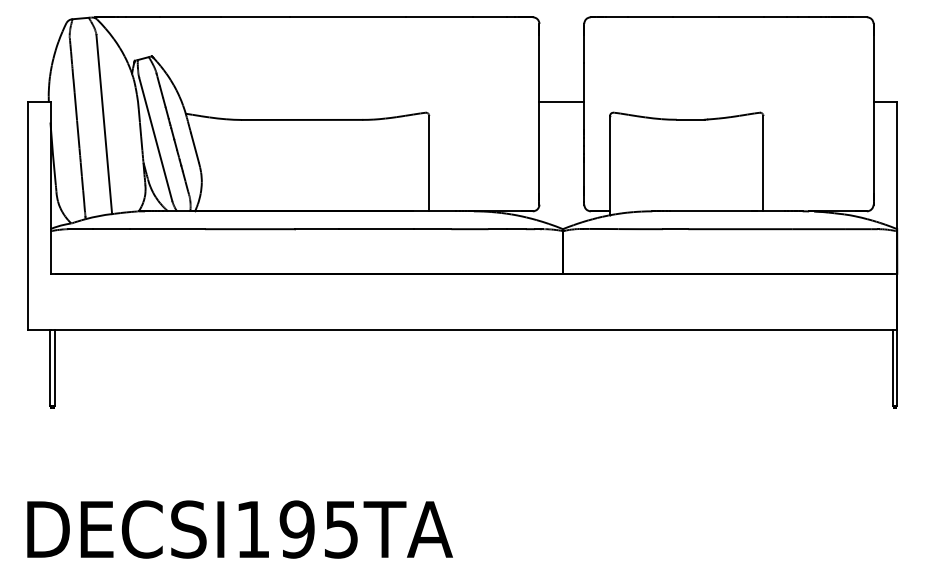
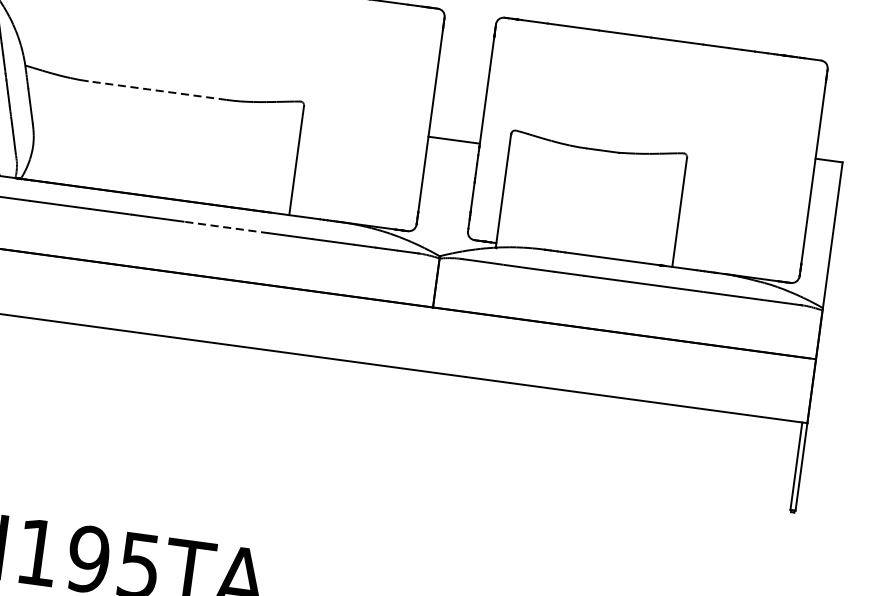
line: (561, 102) -> (453, 140), moved
line: (301, 119) -> (157, 90), solid -> dashed
line: (376, 229) -> (225, 227), solid -> dashed

